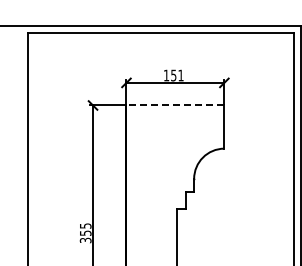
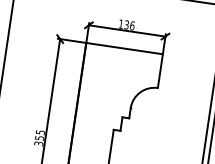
text: (177, 75) -> (129, 25), 151 -> 136
line: (175, 105) -> (124, 48), dashed -> solid

